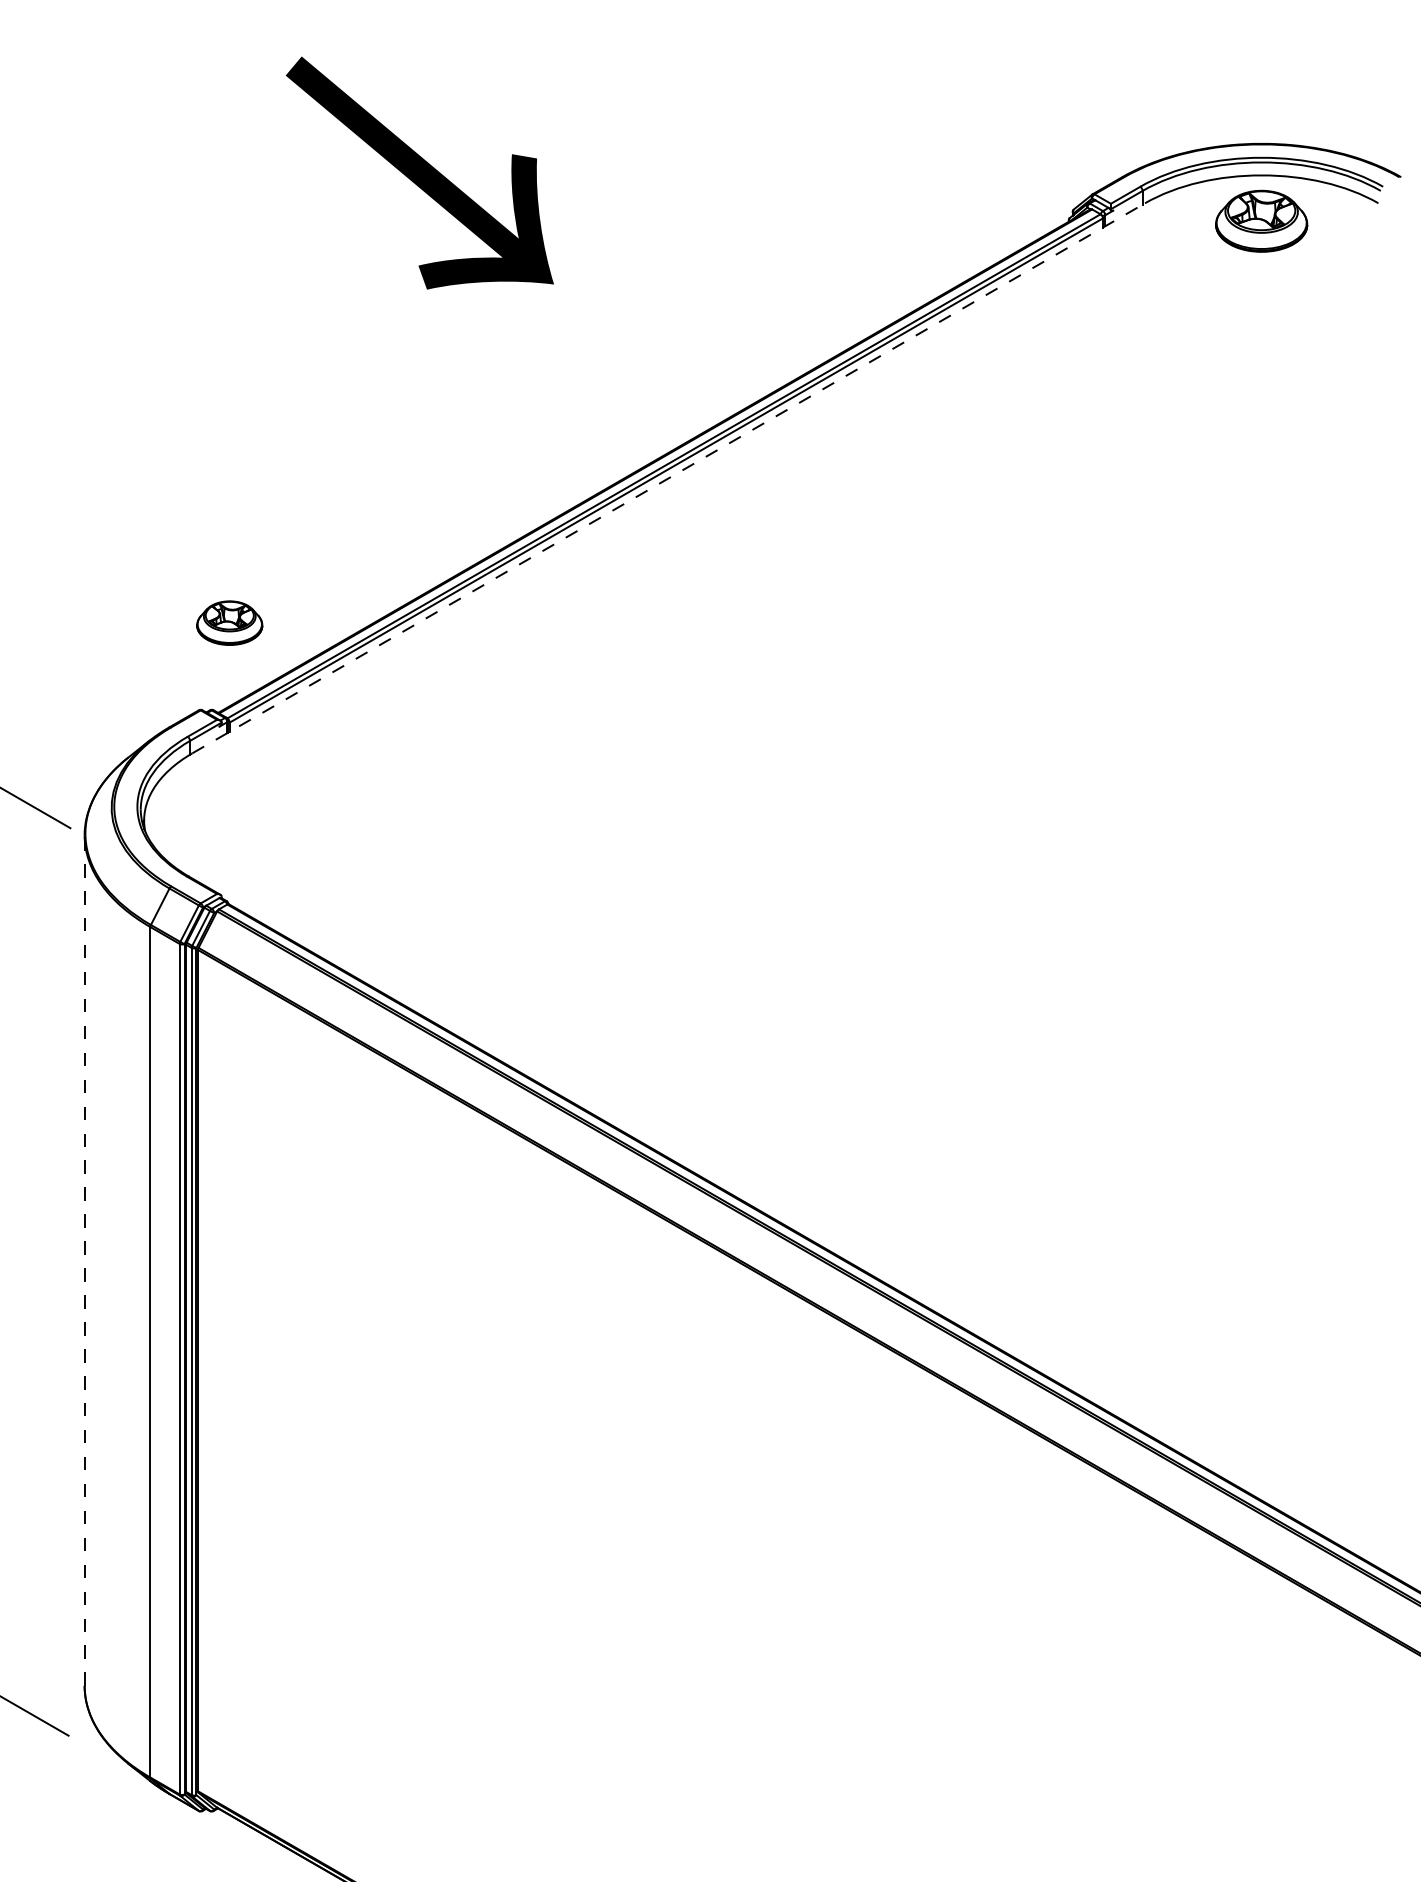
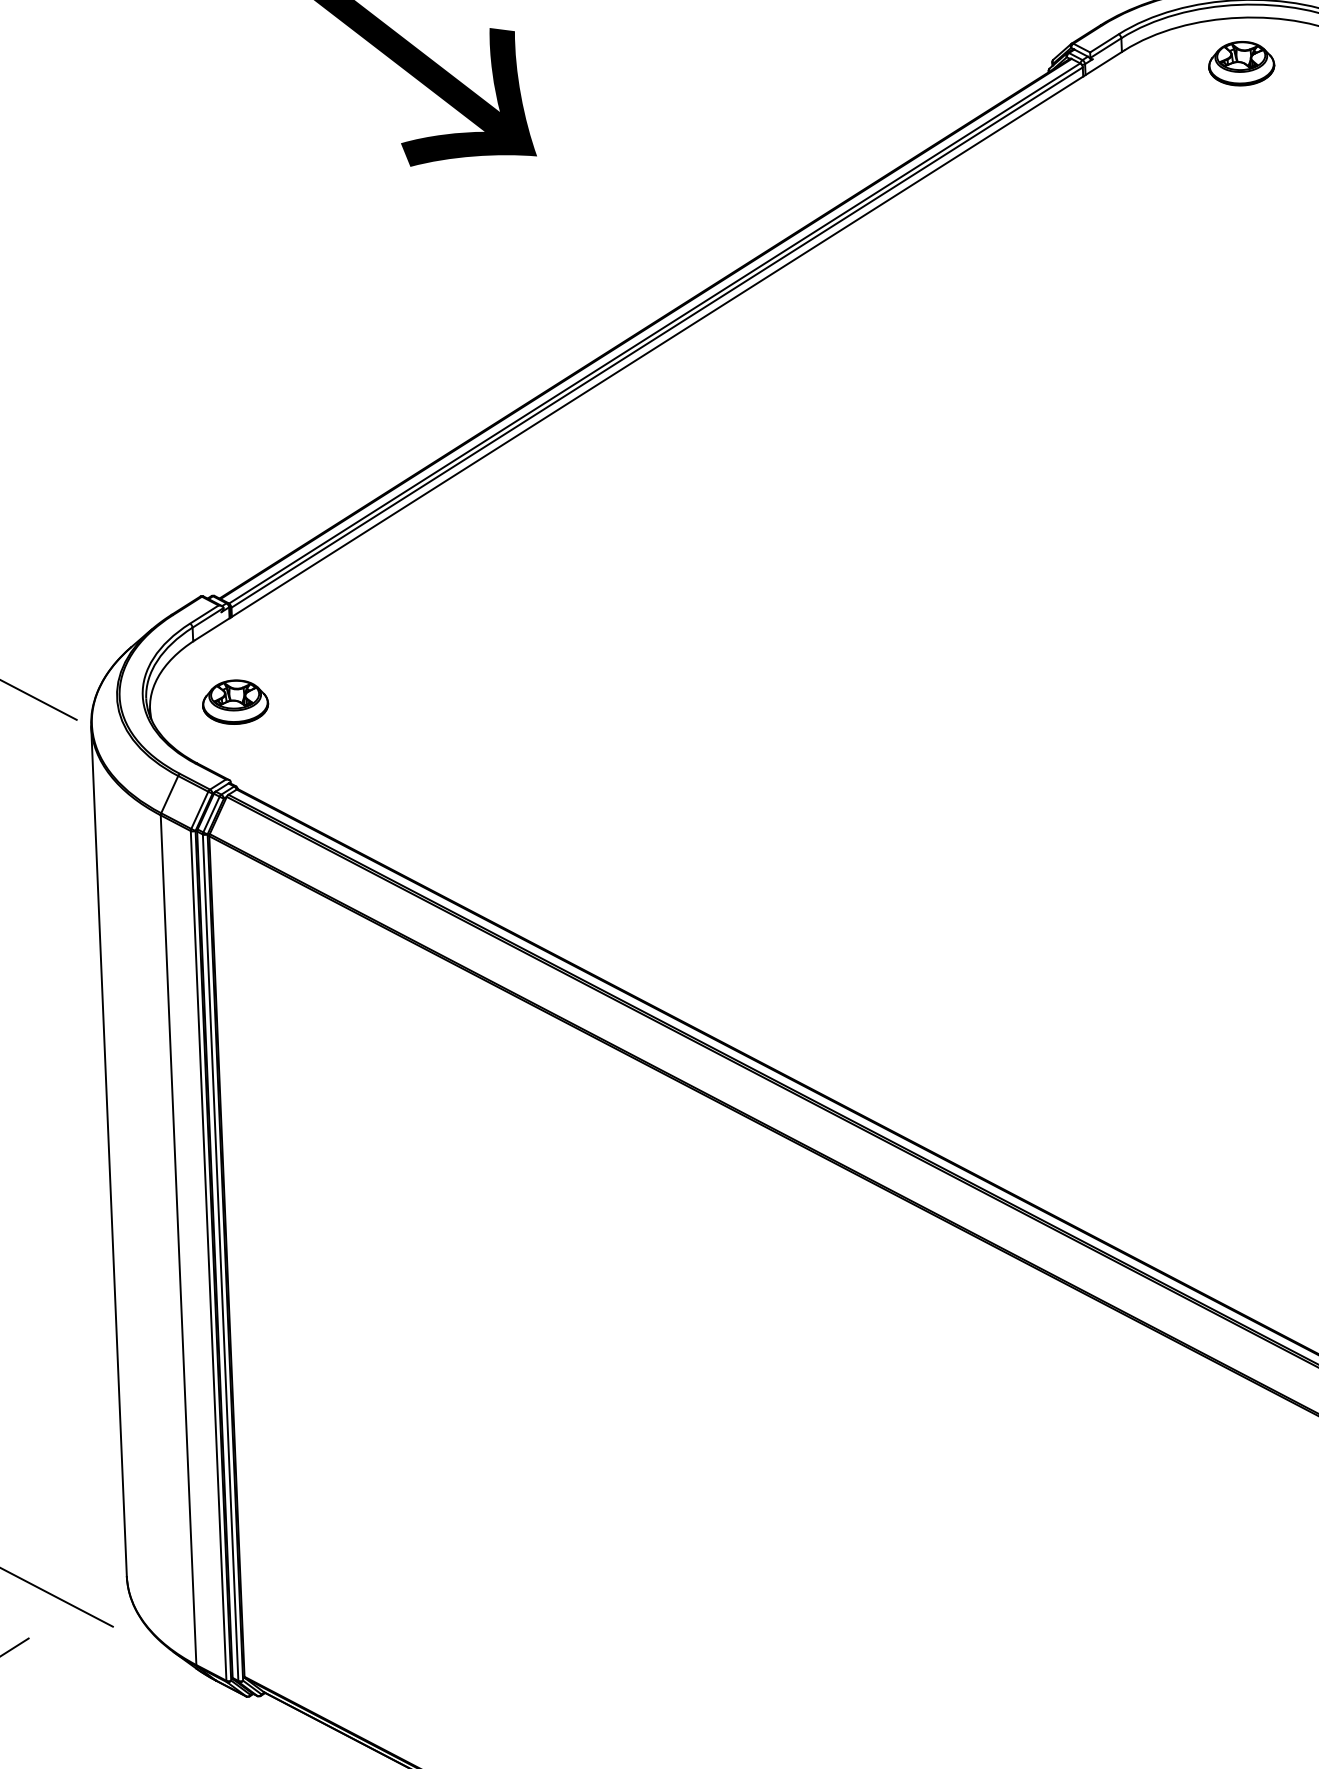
part: (1261, 221) -> (1241, 63), size x0.71
line: (668, 478) -> (659, 345), dashed -> solid
part: (229, 622) -> (235, 701), moved
line: (84, 1260) -> (108, 1151), dashed -> solid

